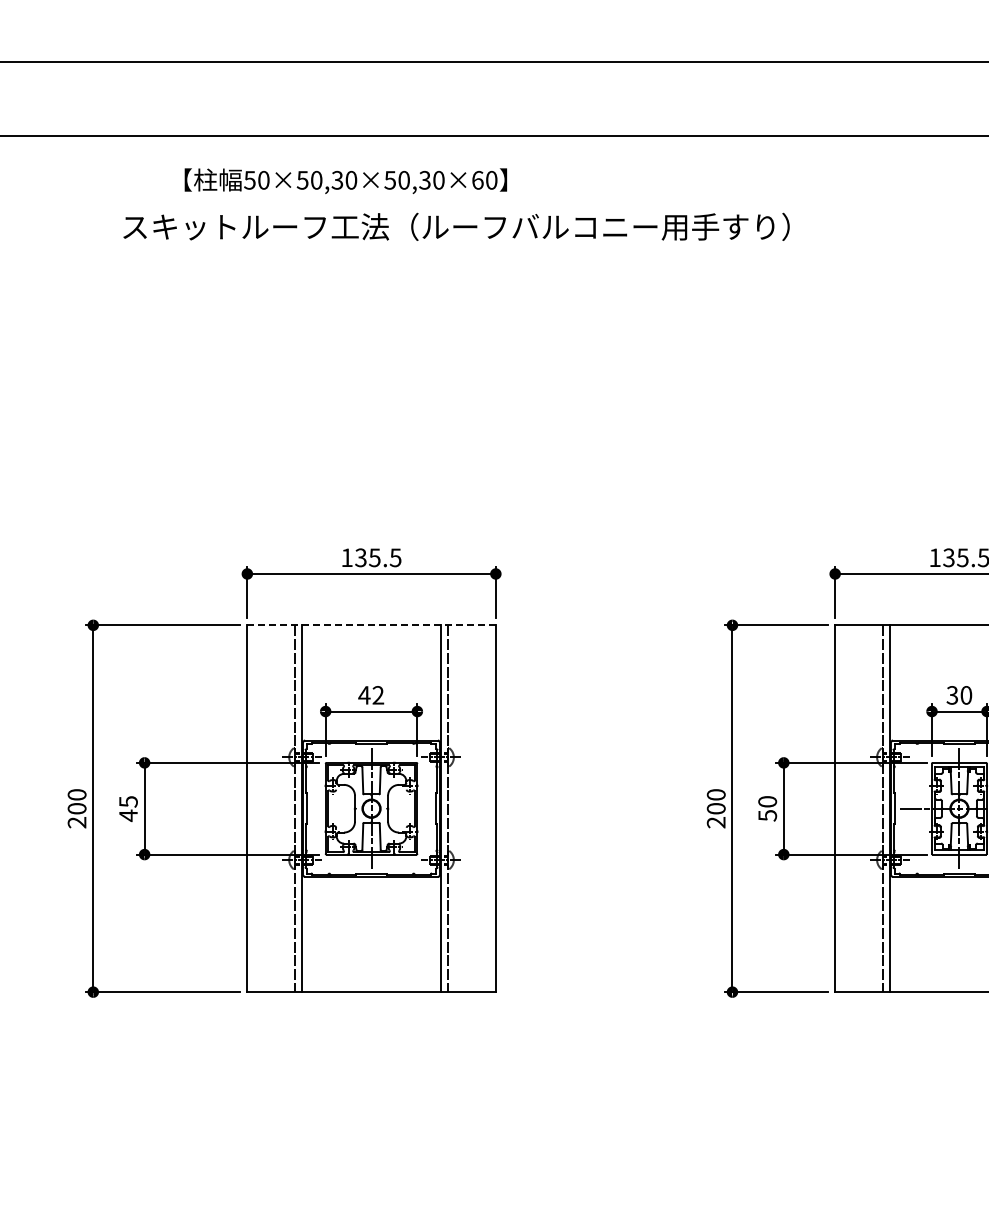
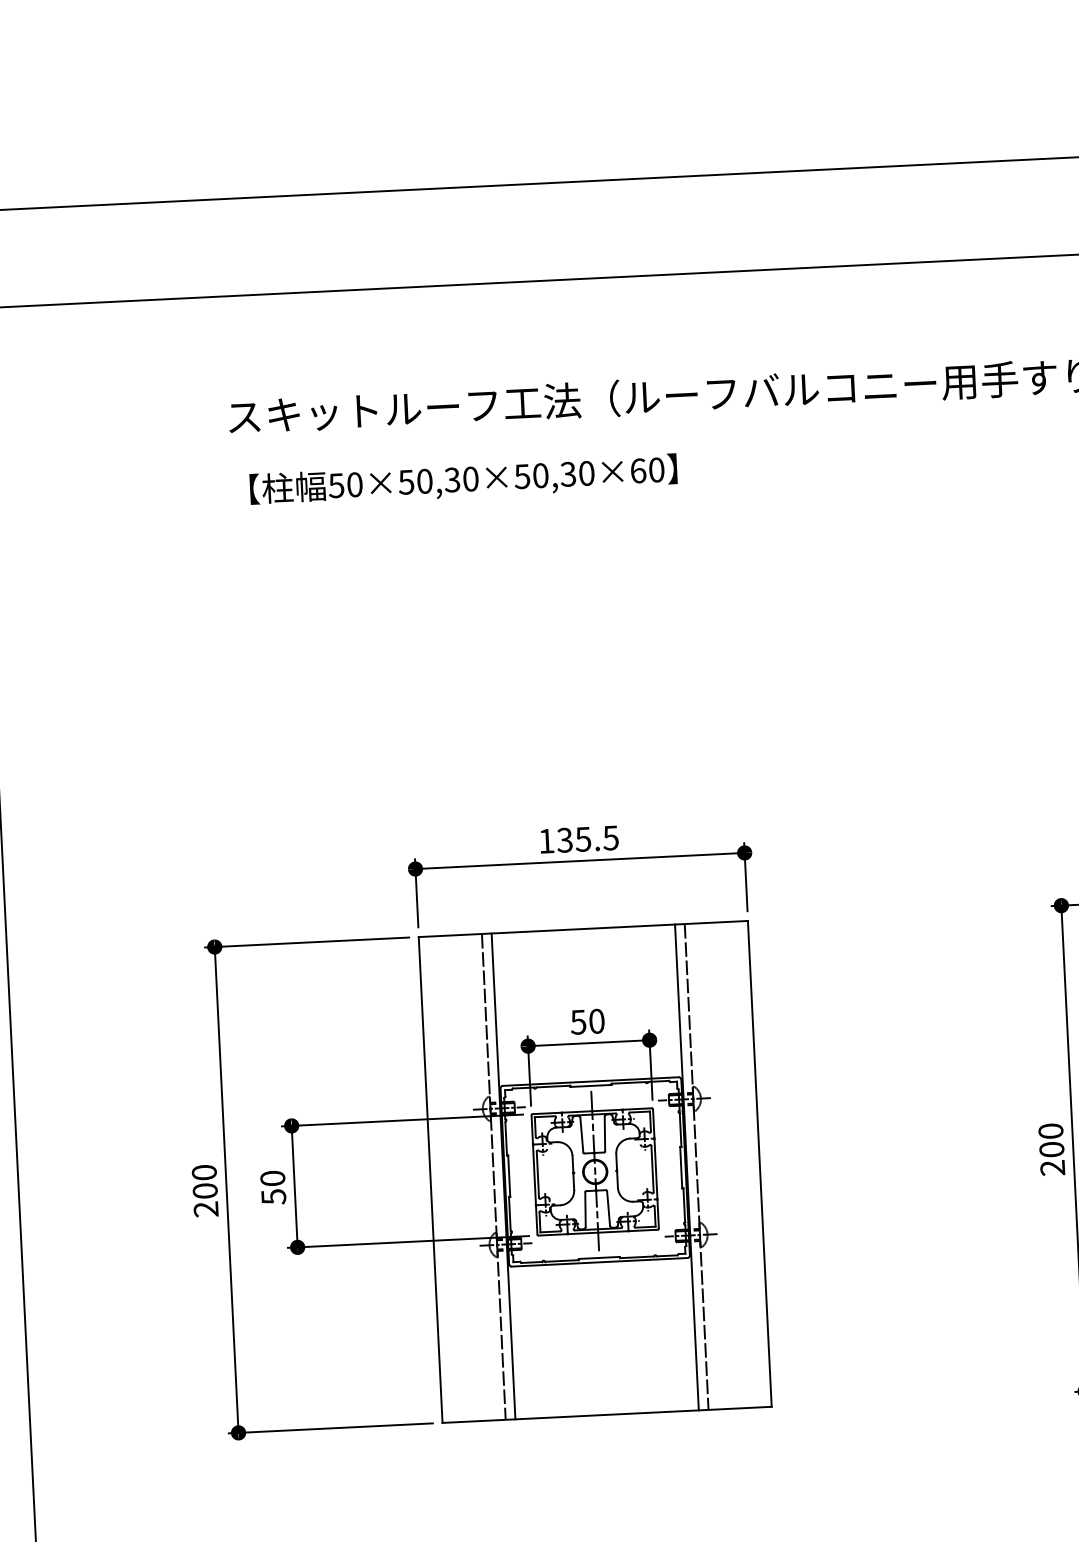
text: (345, 180) -> (463, 479), moved
line: (372, 625) -> (584, 929), dashed -> solid
text: (371, 695) -> (587, 1021), 42 -> 50
text: (128, 809) -> (273, 1188), 45 -> 50

